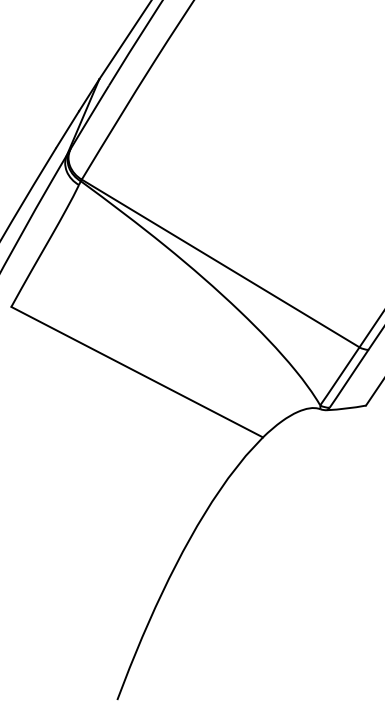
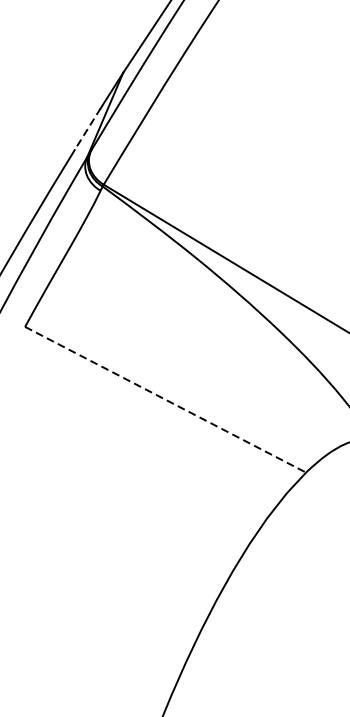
line: (67, 129) -> (87, 128), solid -> dashed
line: (137, 372) -> (165, 400), solid -> dashed

